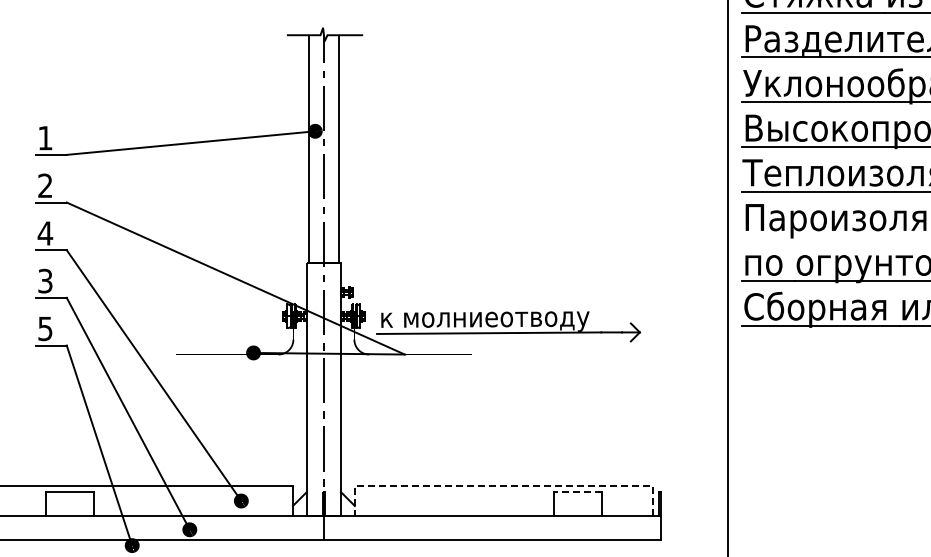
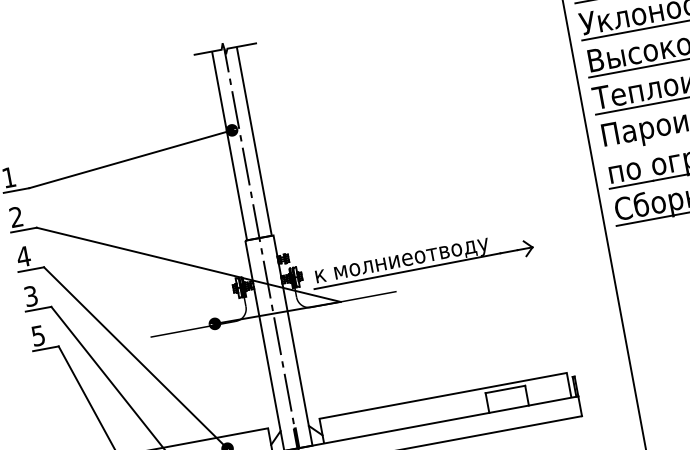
line: (503, 486) -> (443, 396), dashed -> solid
line: (577, 492) -> (505, 389), dashed -> solid

